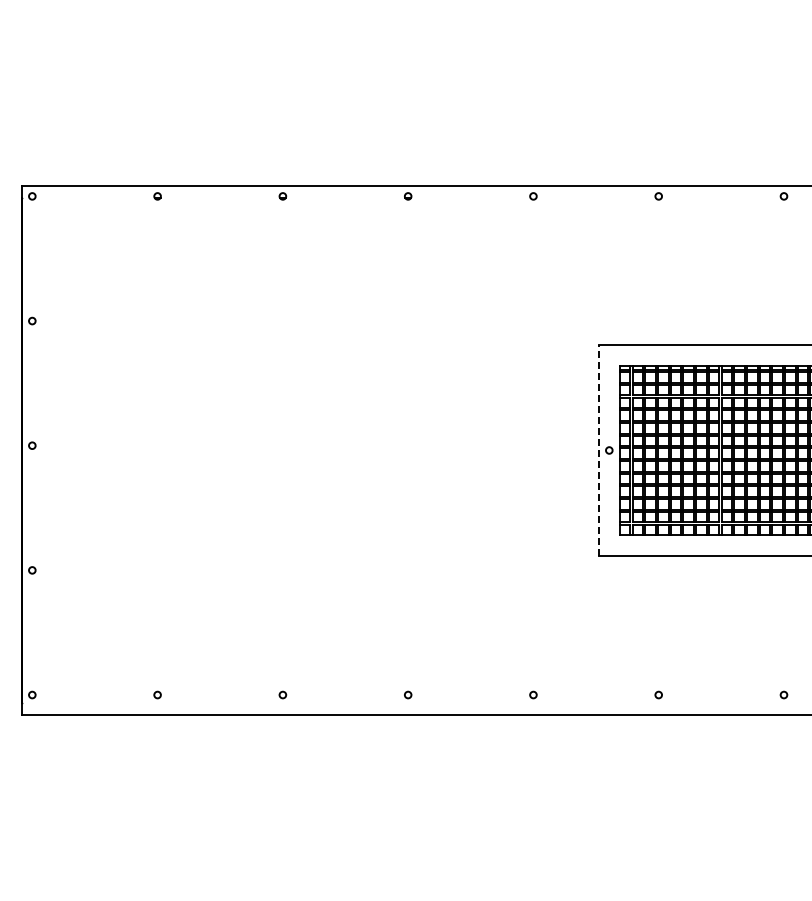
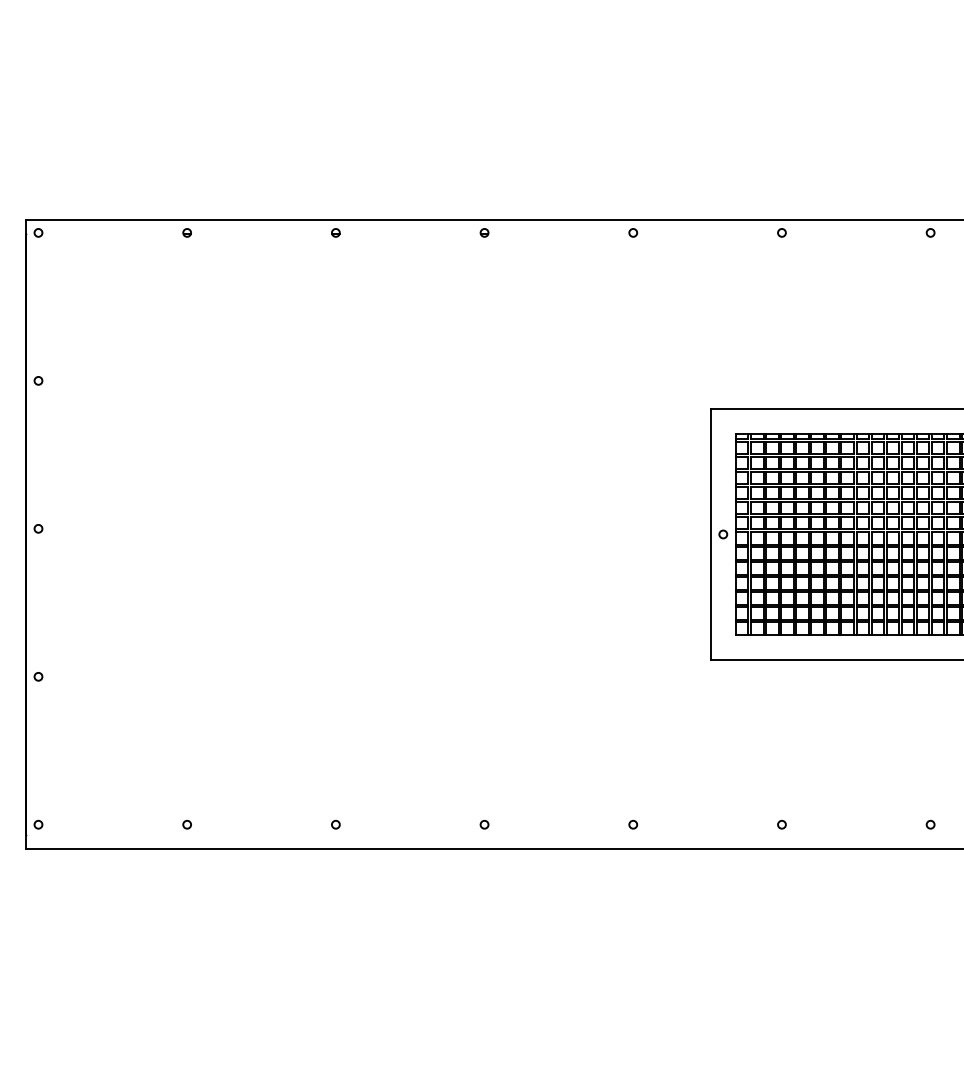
line: (598, 450) -> (710, 534), dashed -> solid

